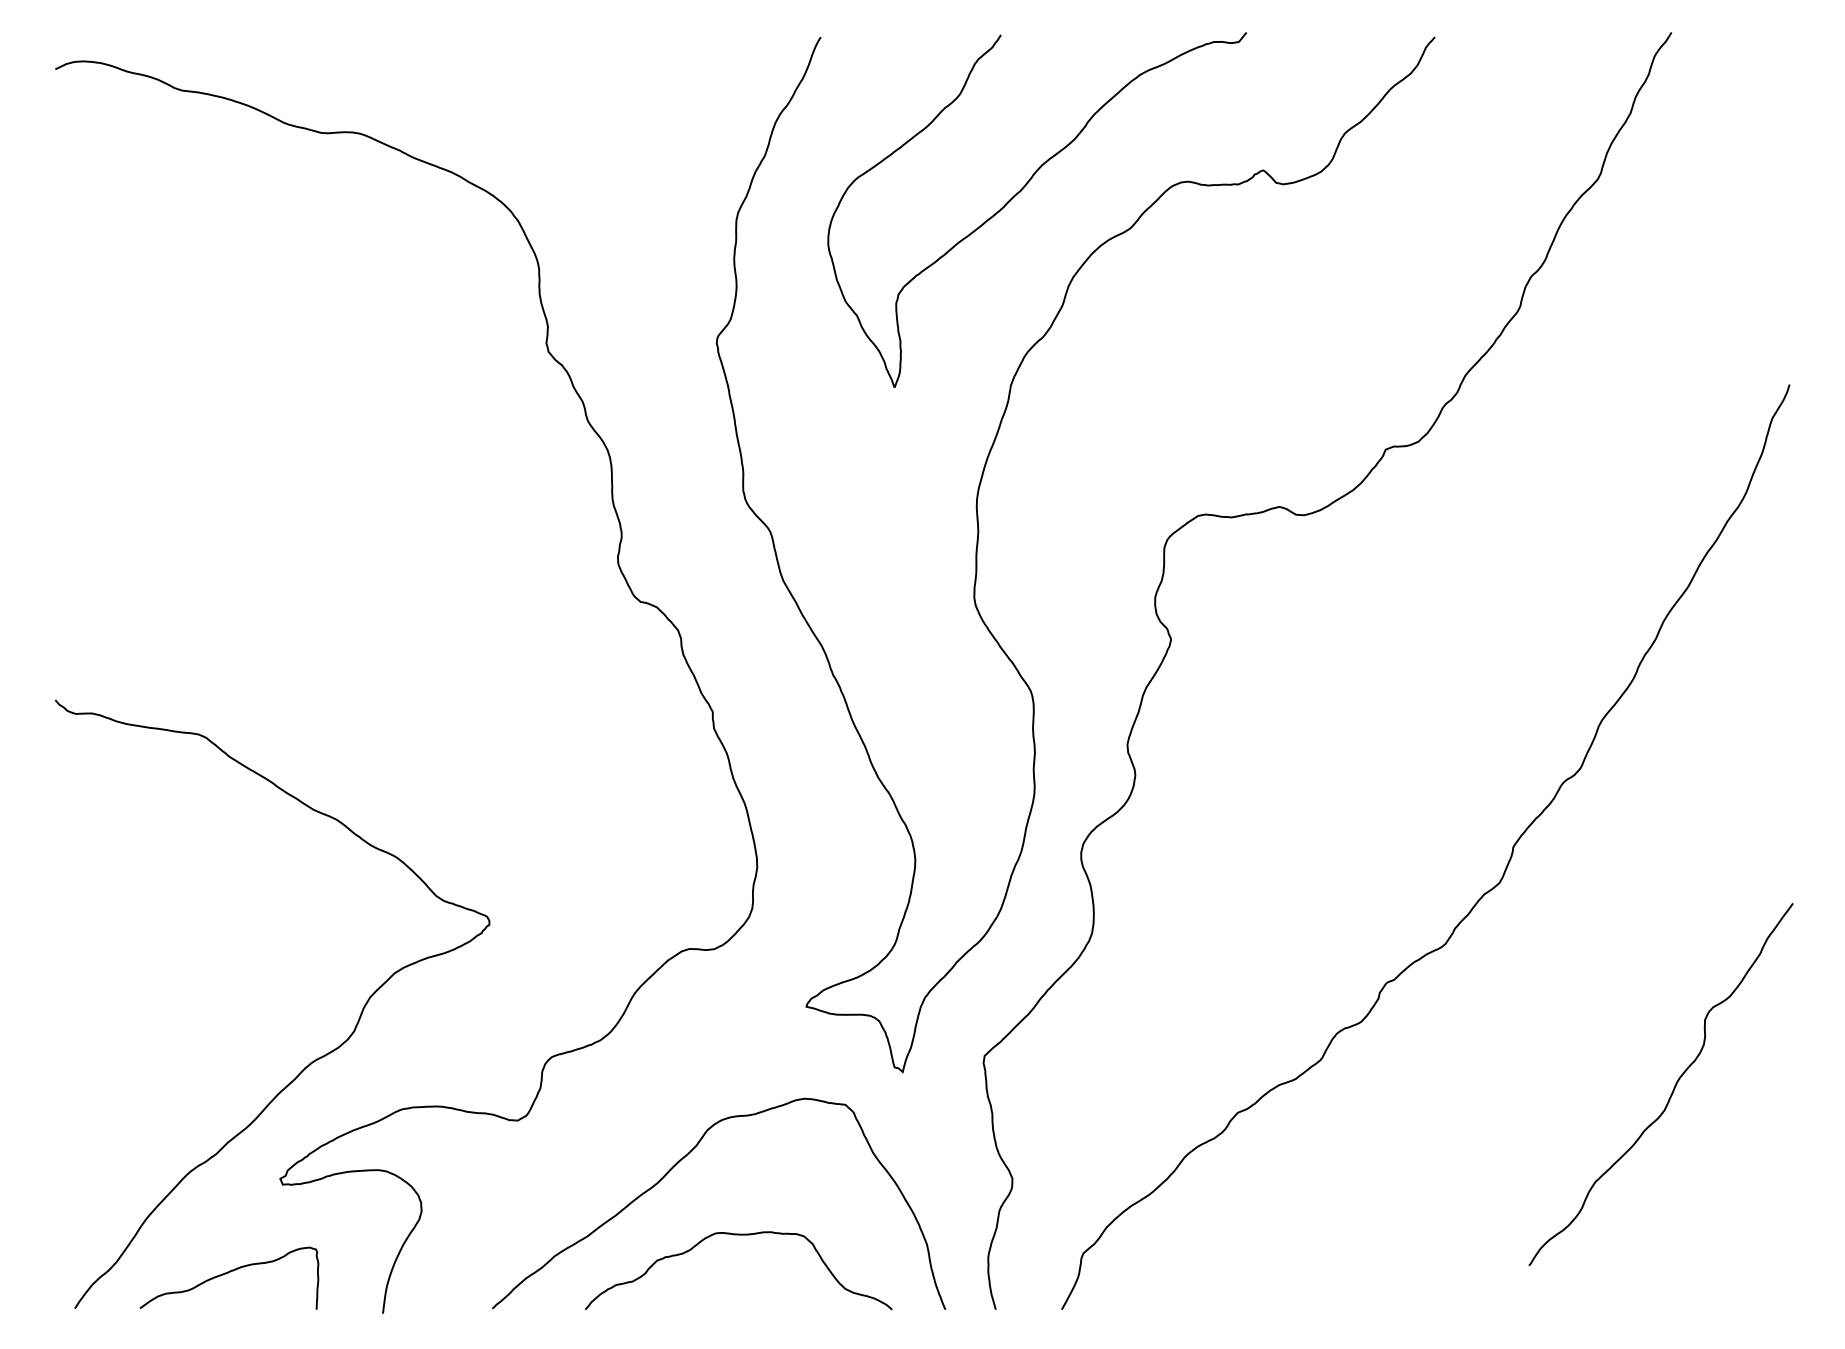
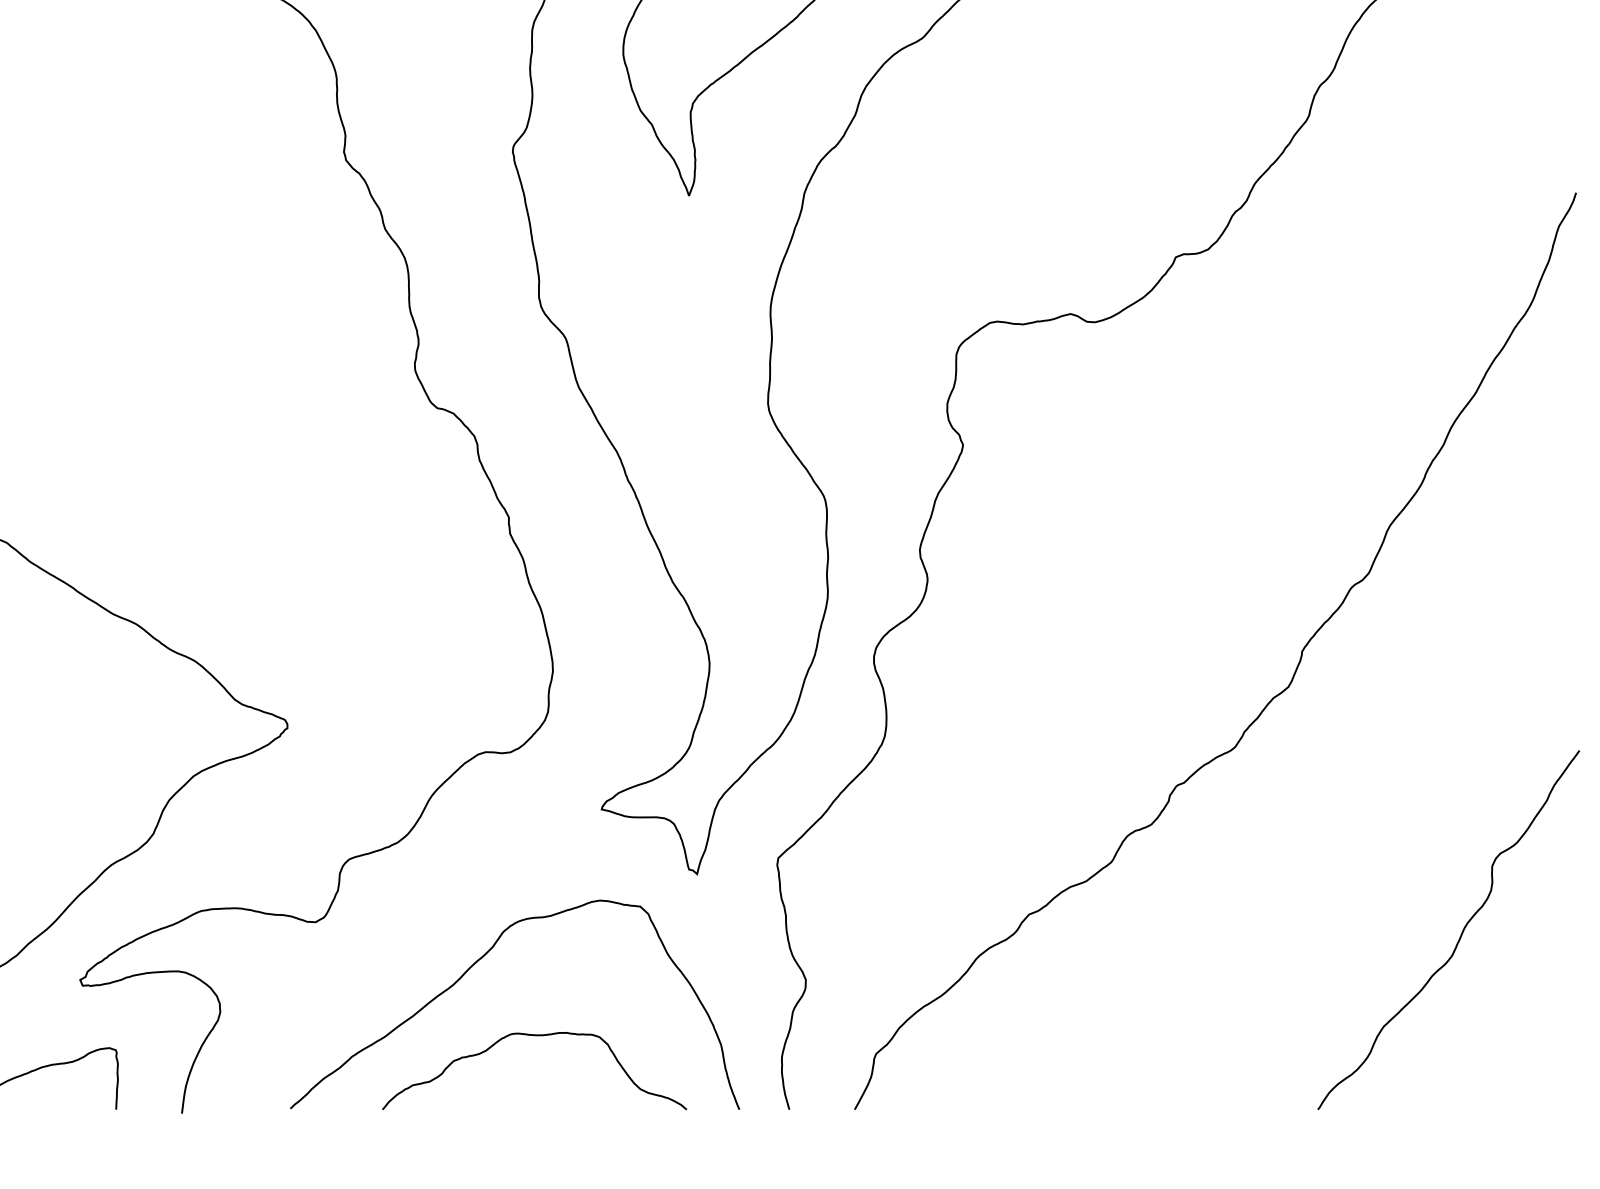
curve: (1673, 1087) -> (1461, 933), moved

